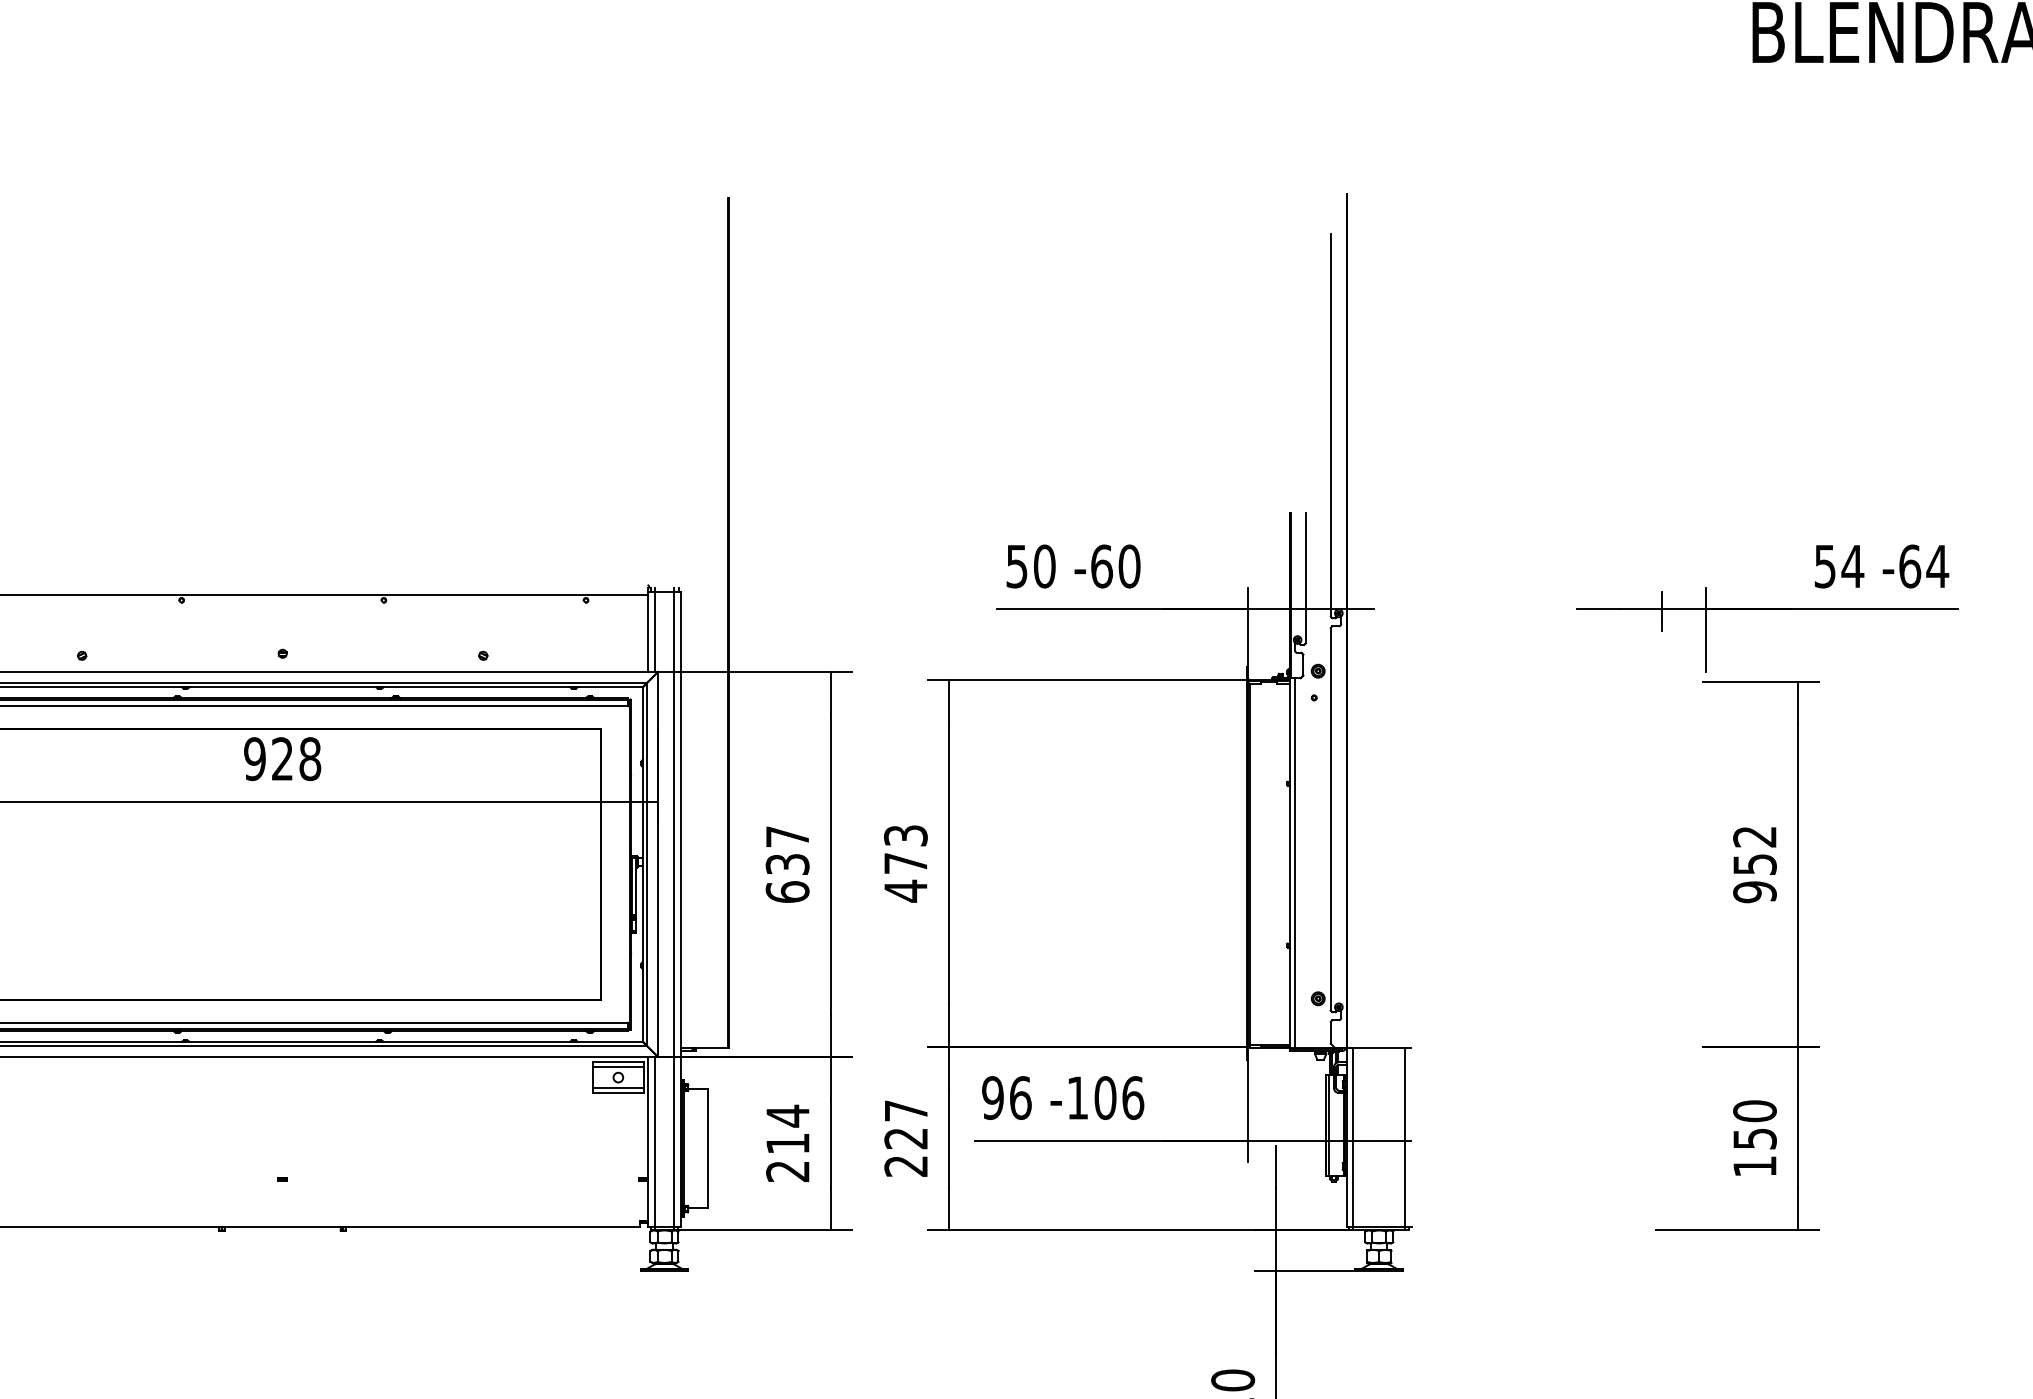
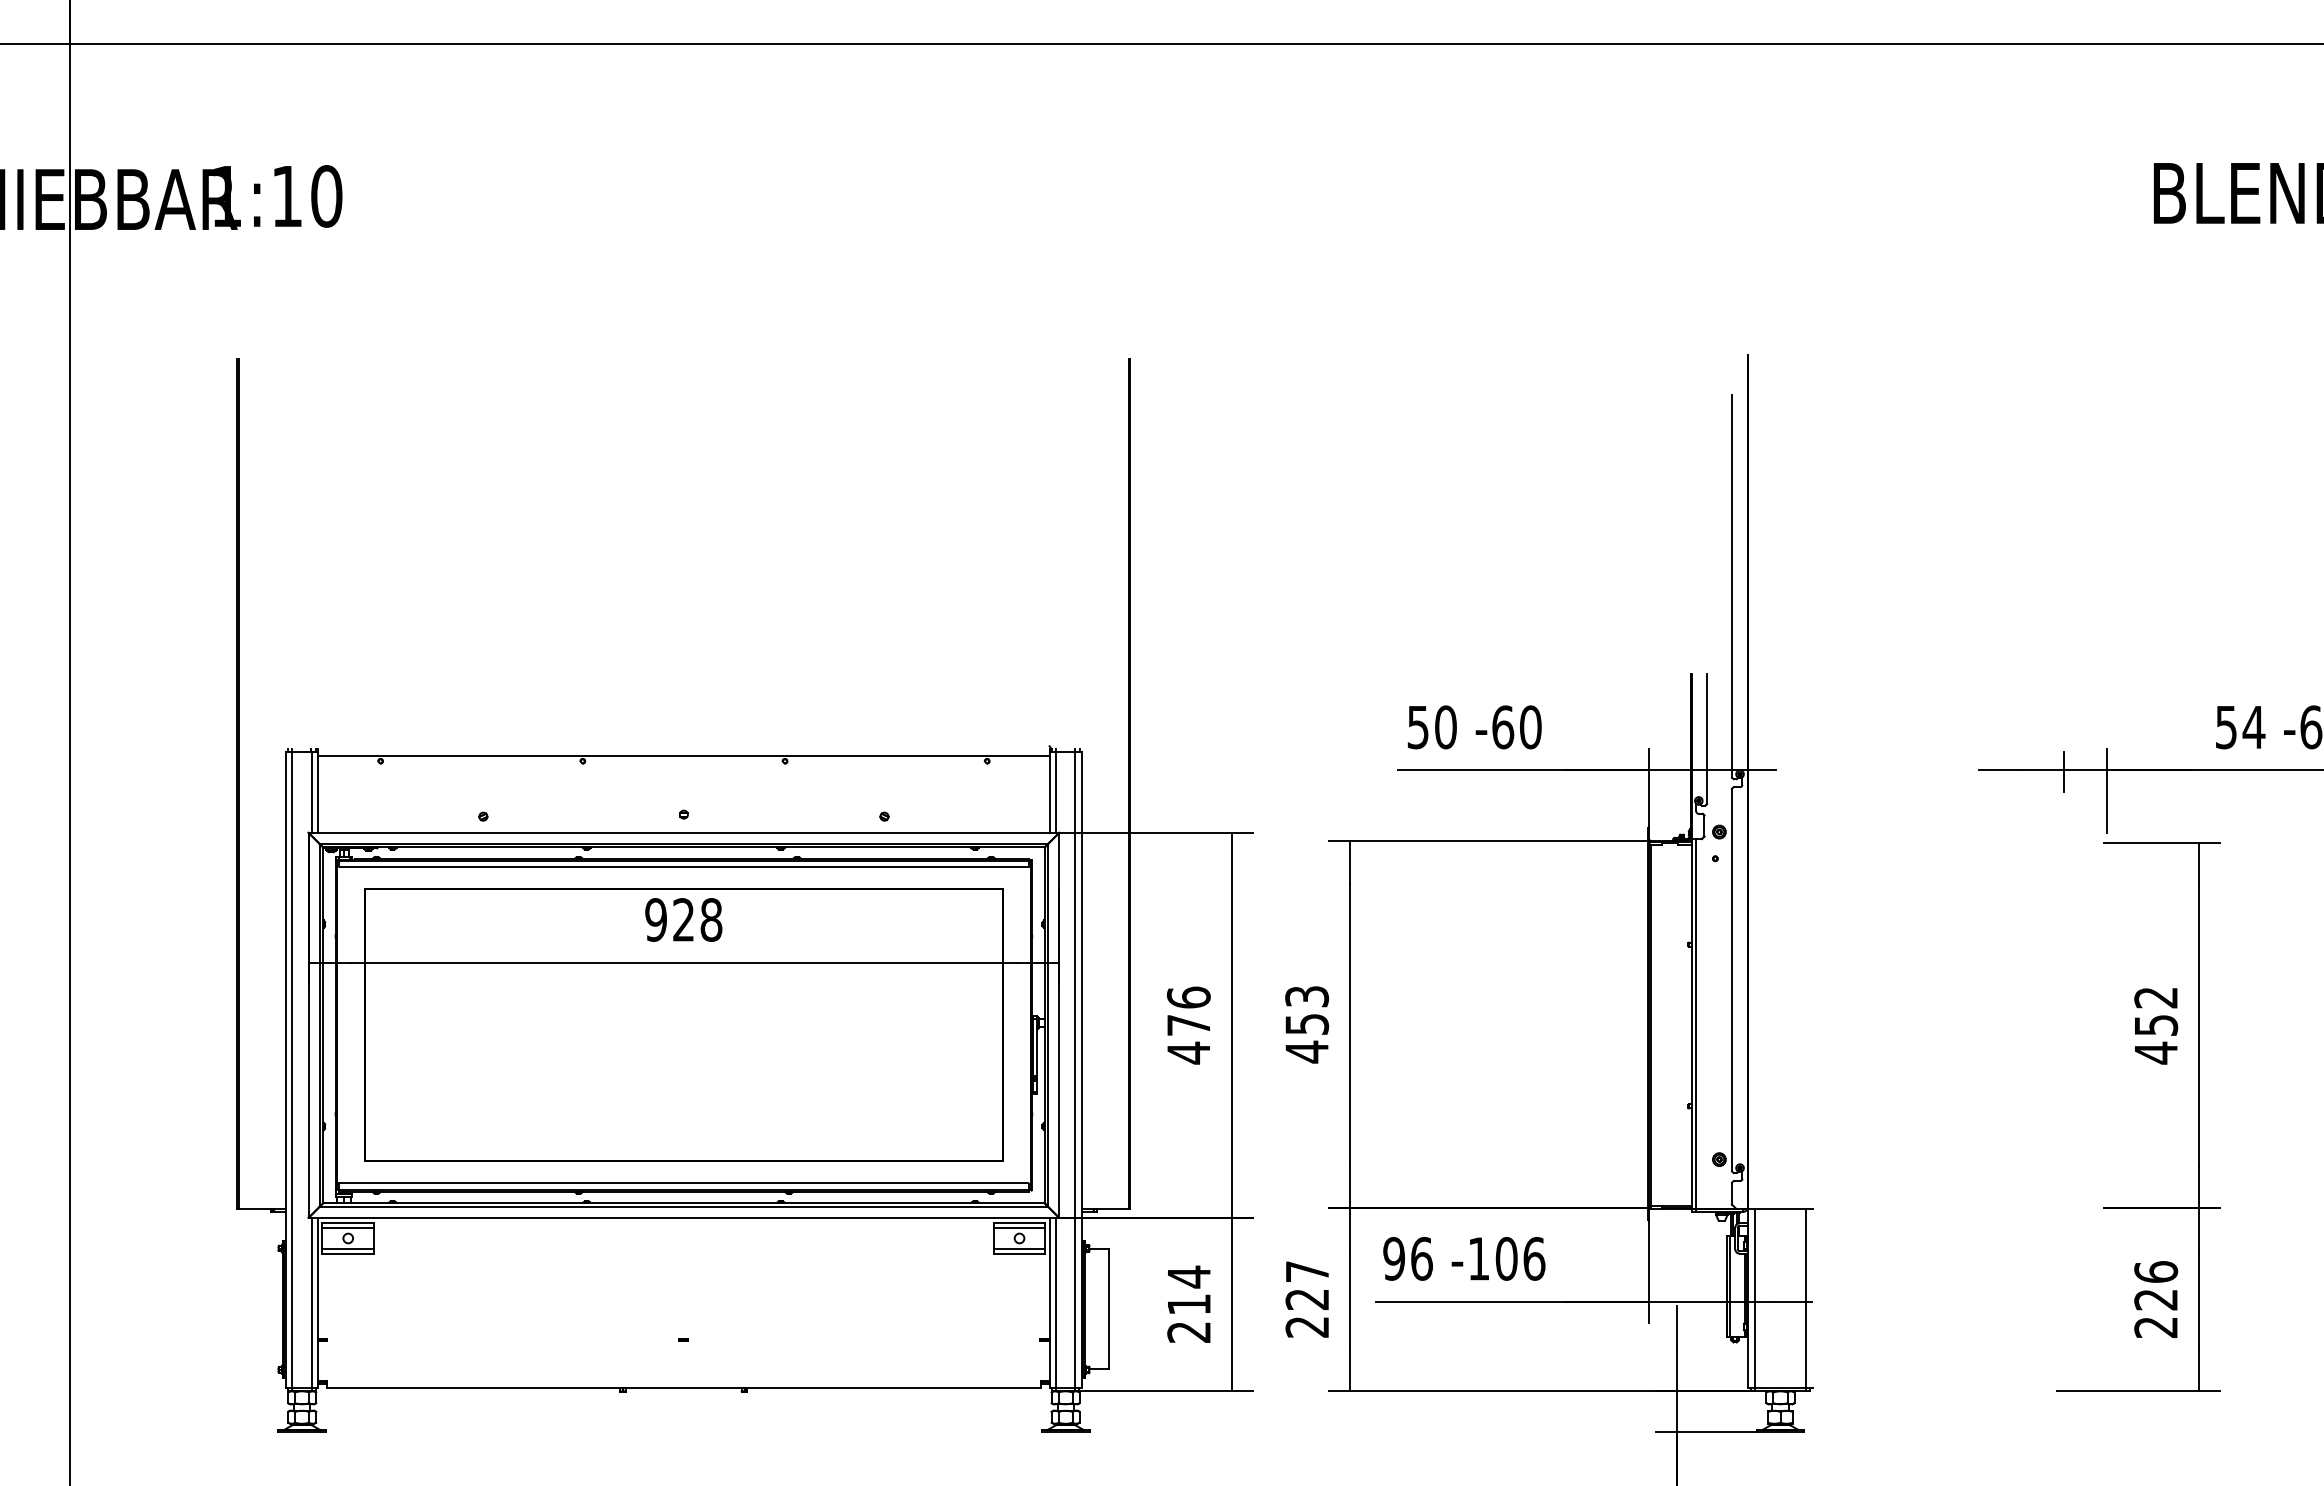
text: (906, 863) -> (1307, 1024), 473 -> 453
text: (787, 864) -> (1188, 1025), 637 -> 476
text: (1755, 891) -> (2156, 1052), 952 -> 452
text: (1755, 1138) -> (2156, 1299), 150 -> 226

